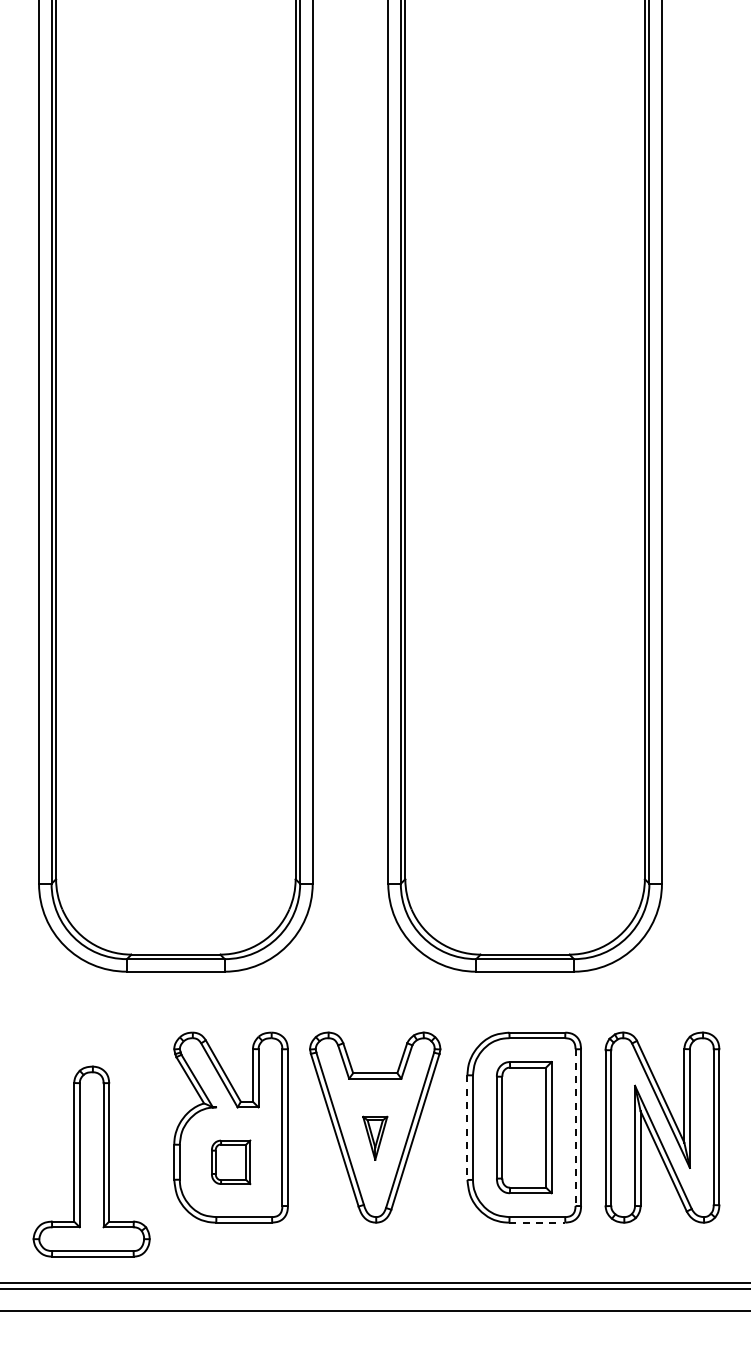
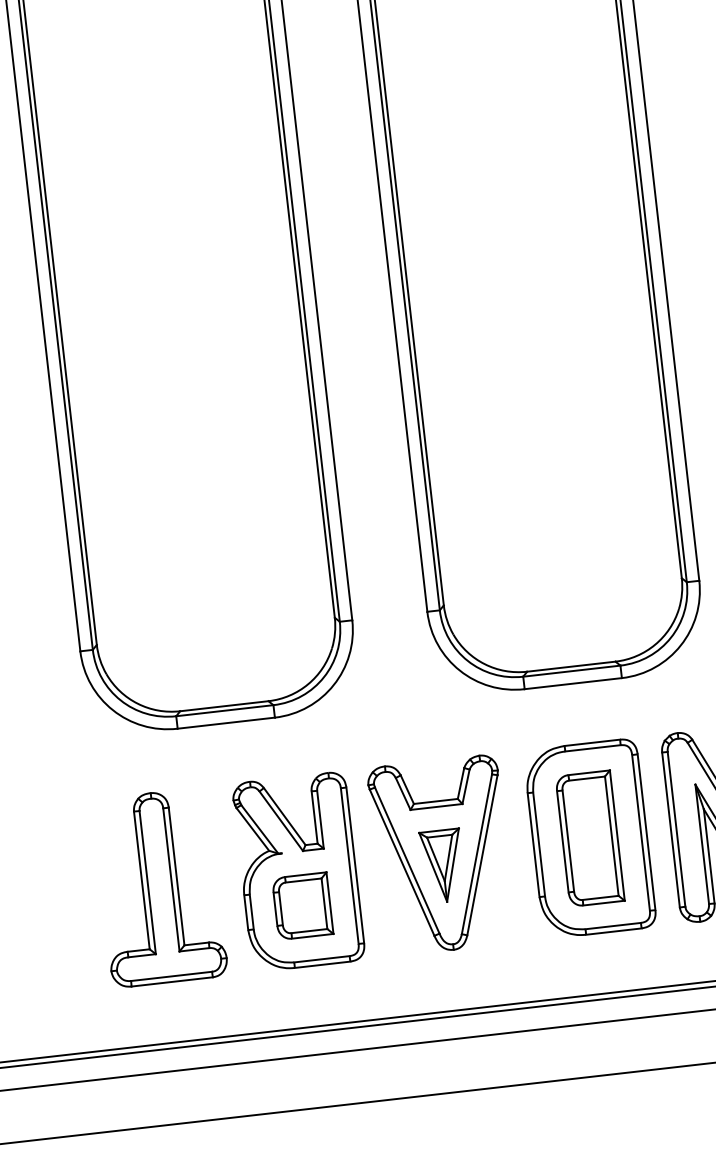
line: (467, 1128) -> (533, 845), dashed -> solid
line: (575, 1128) -> (641, 833), dashed -> solid
part: (375, 1138) -> (443, 866), size x1.67
part: (91, 1161) -> (160, 887), moved
part: (230, 1162) -> (302, 906), size x1.43
line: (537, 1222) -> (613, 931), dashed -> solid

